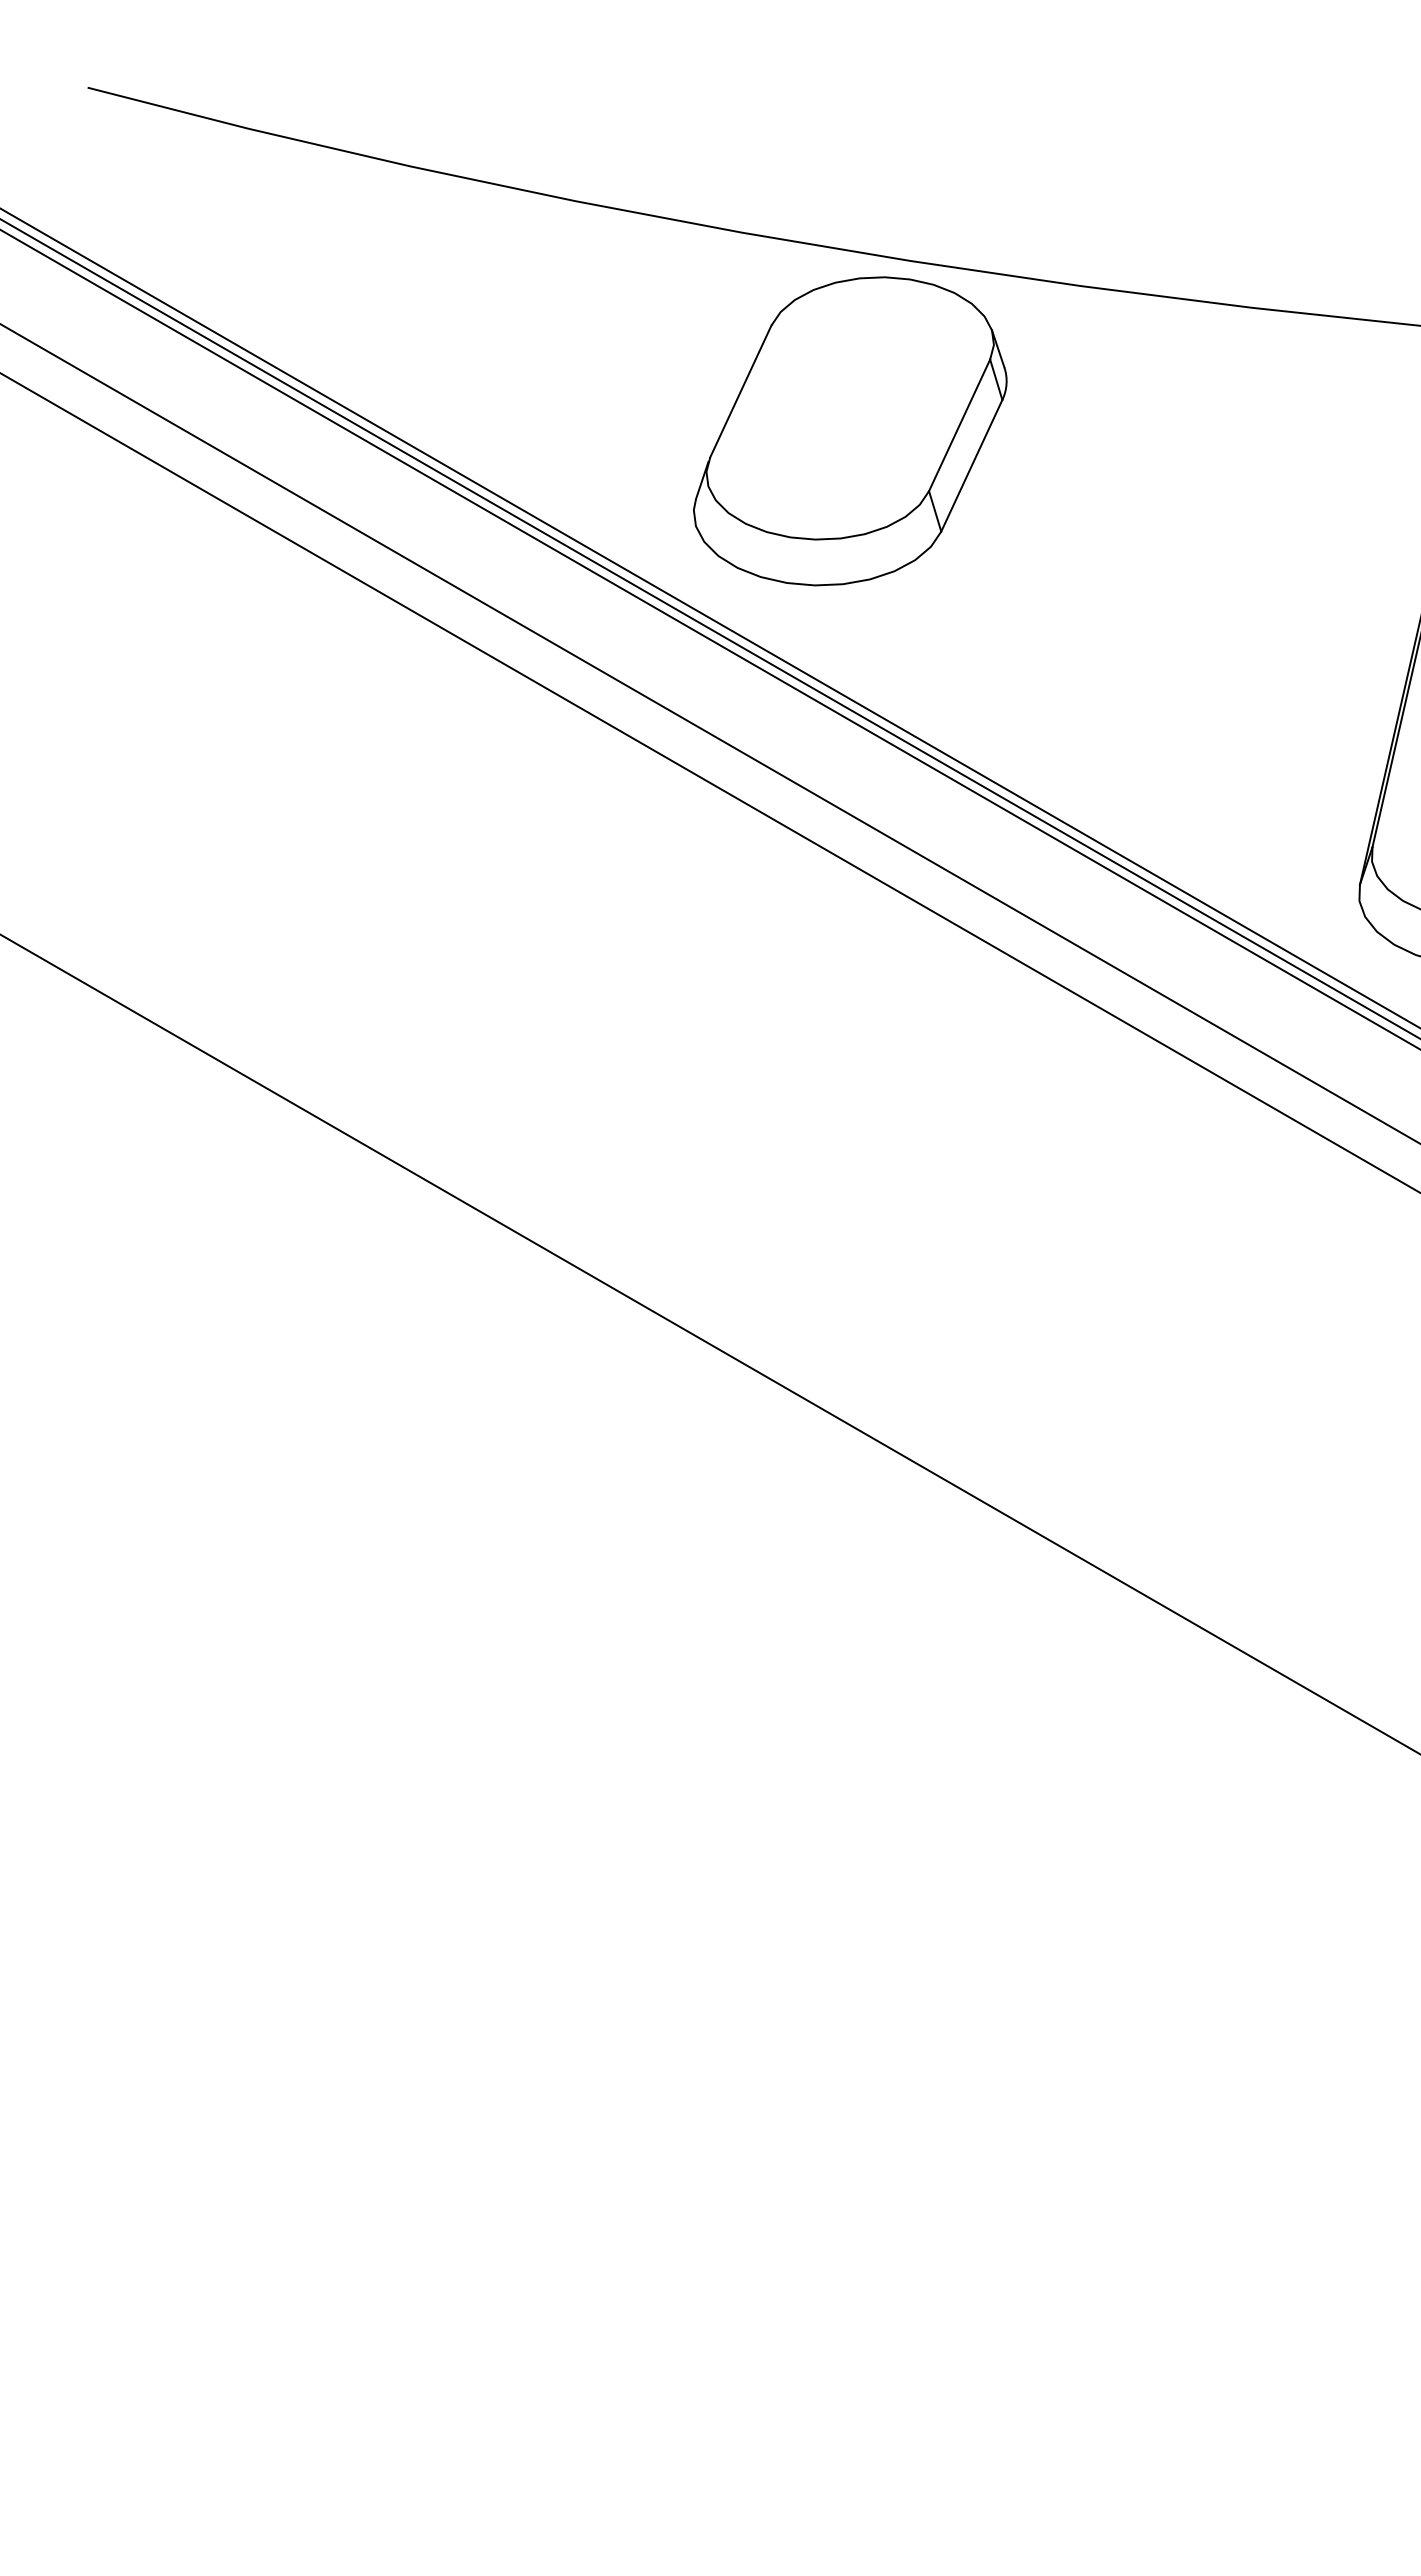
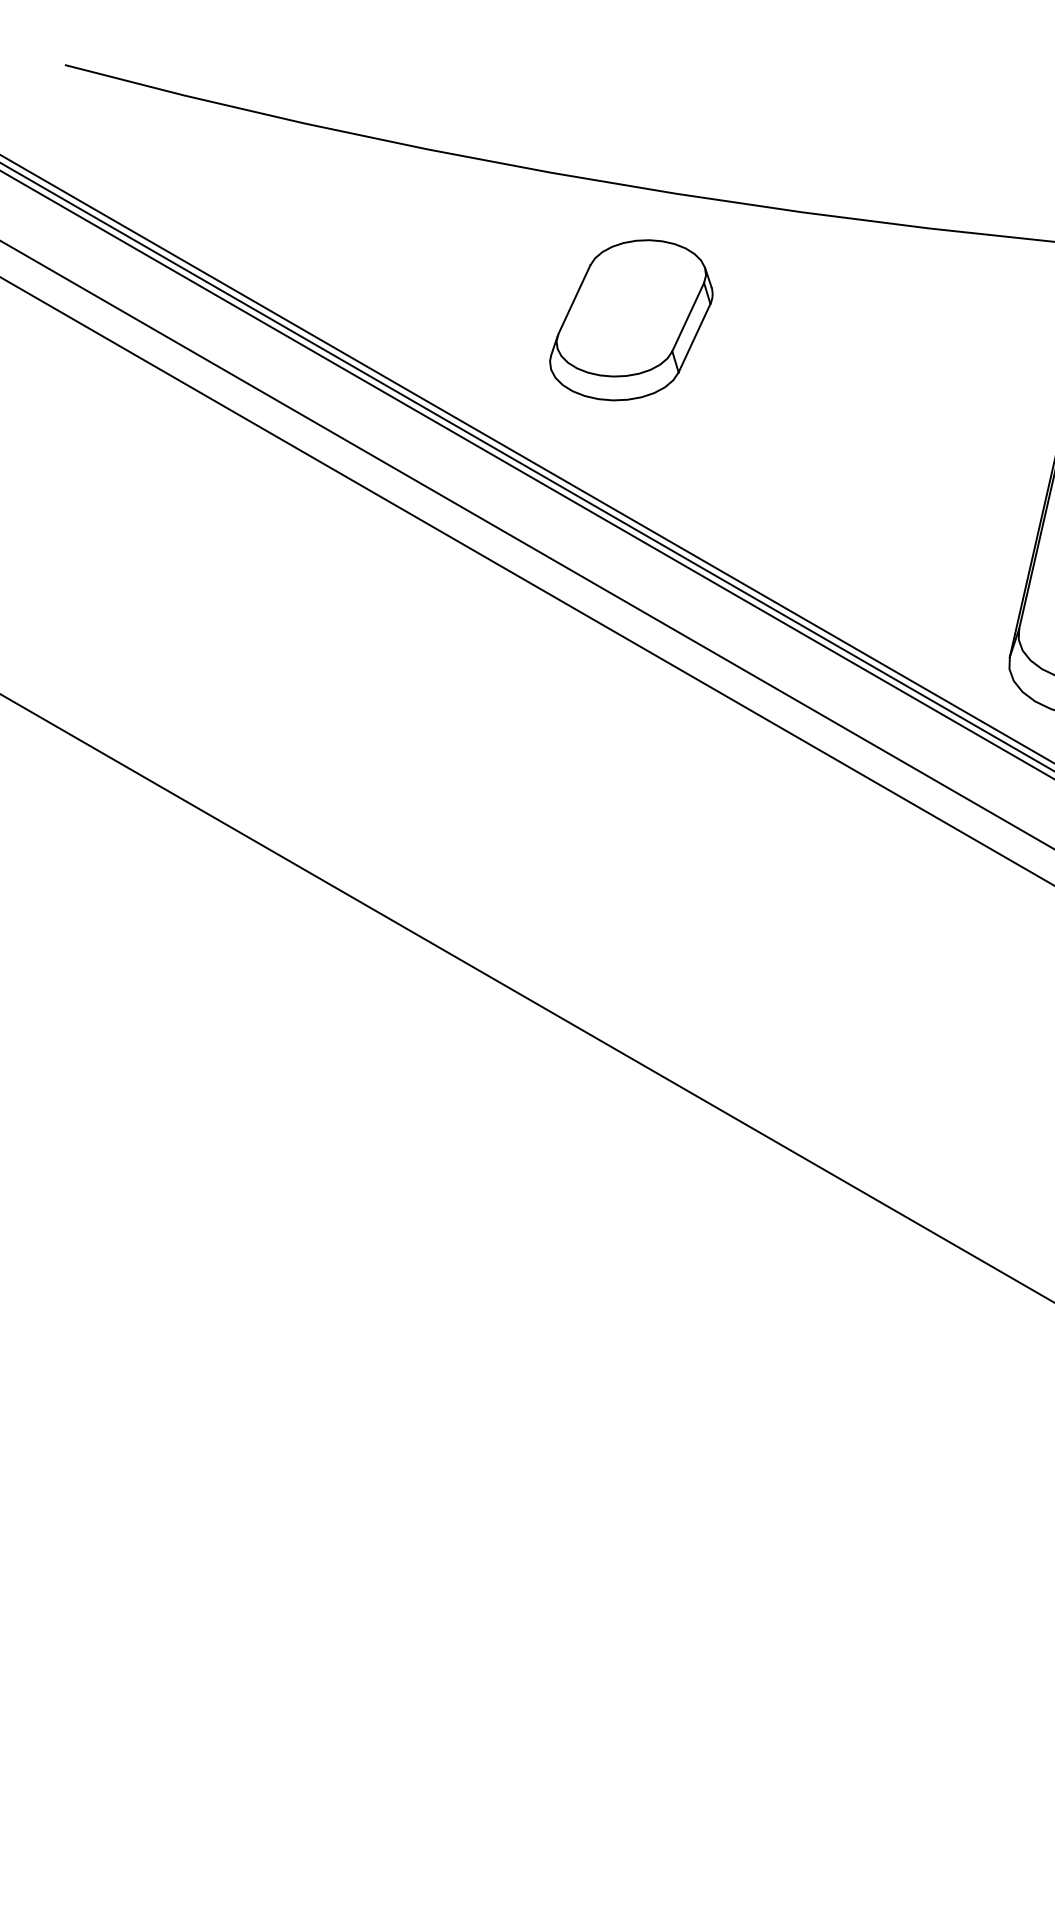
part: (850, 431) -> (631, 320), size x0.7

